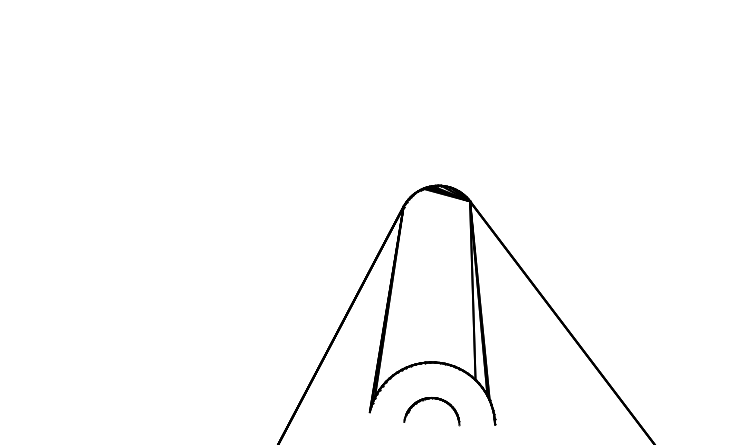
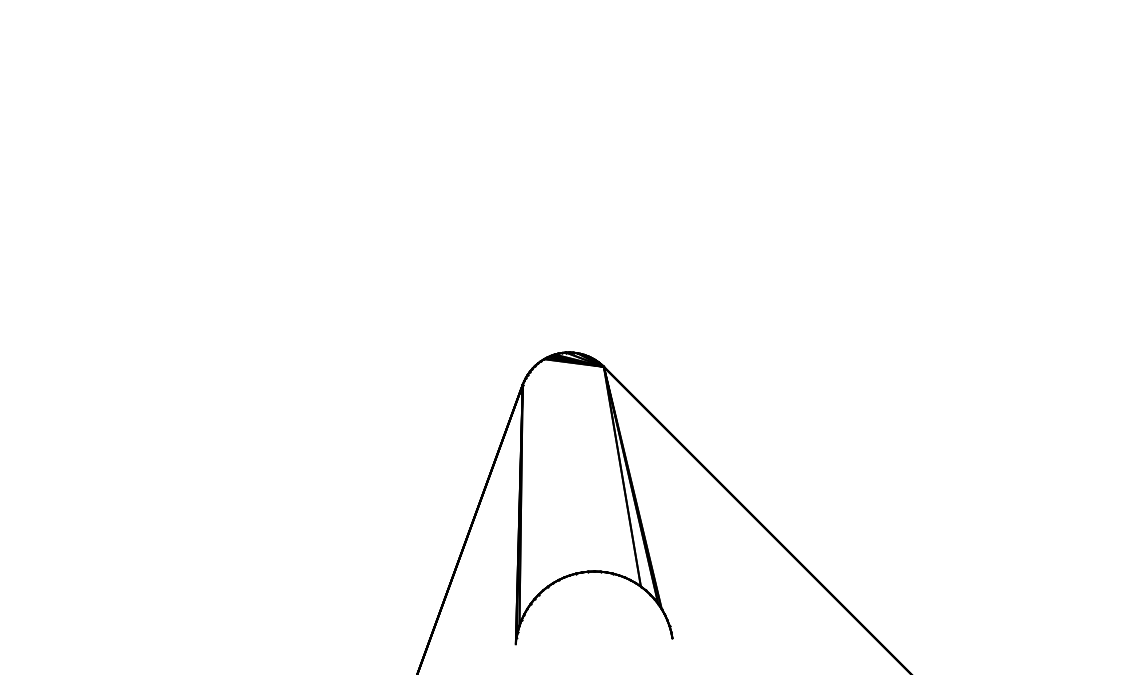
part: (436, 399) -> (595, 617), removed

